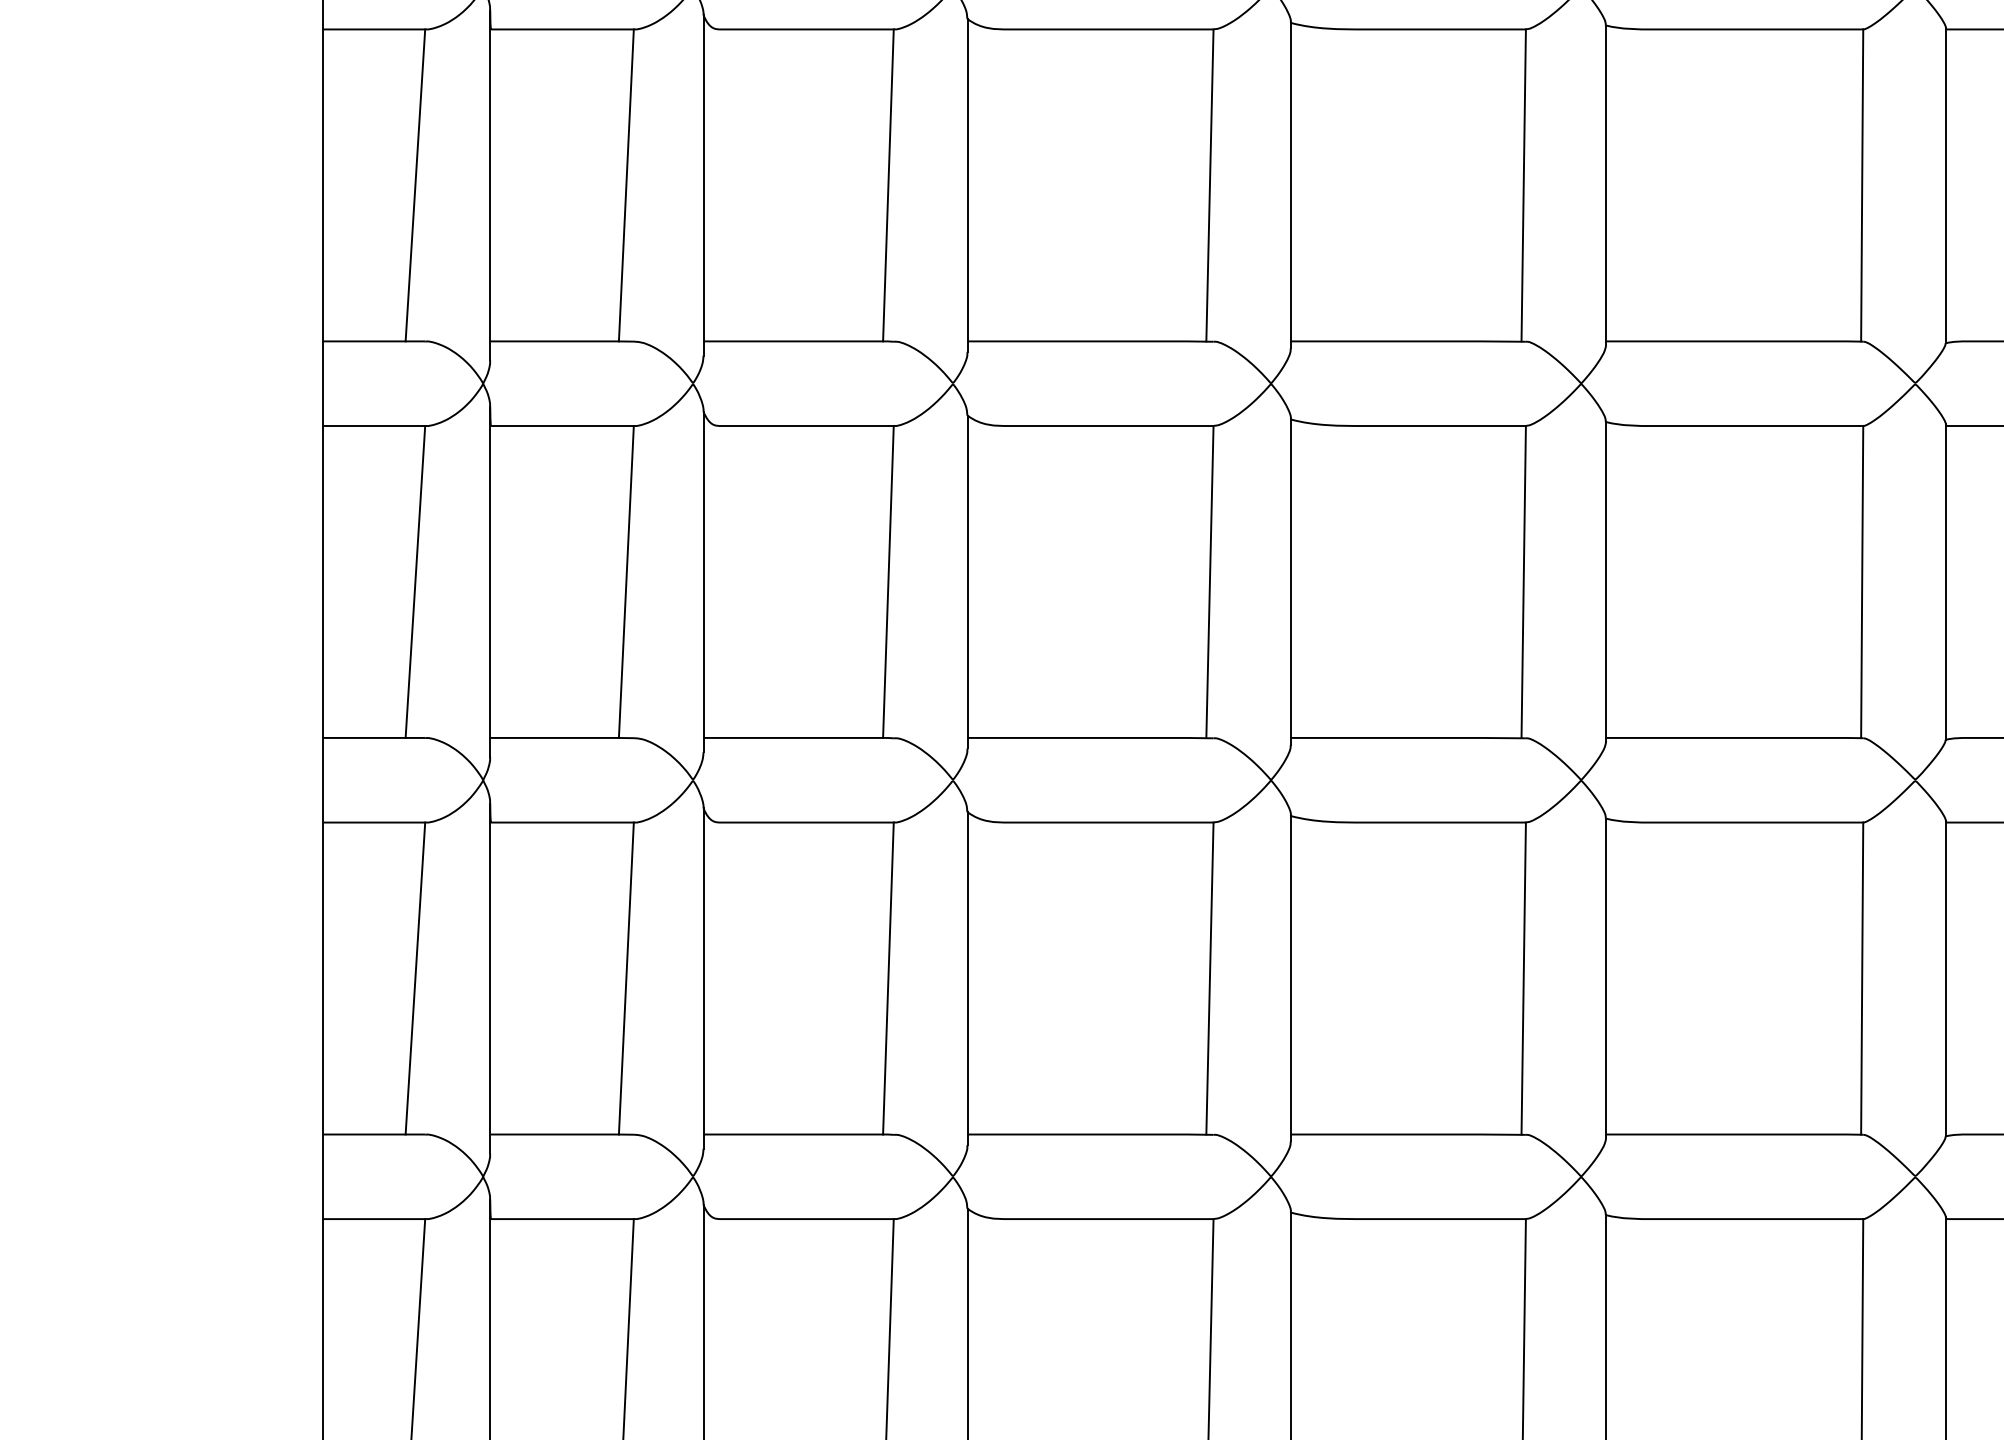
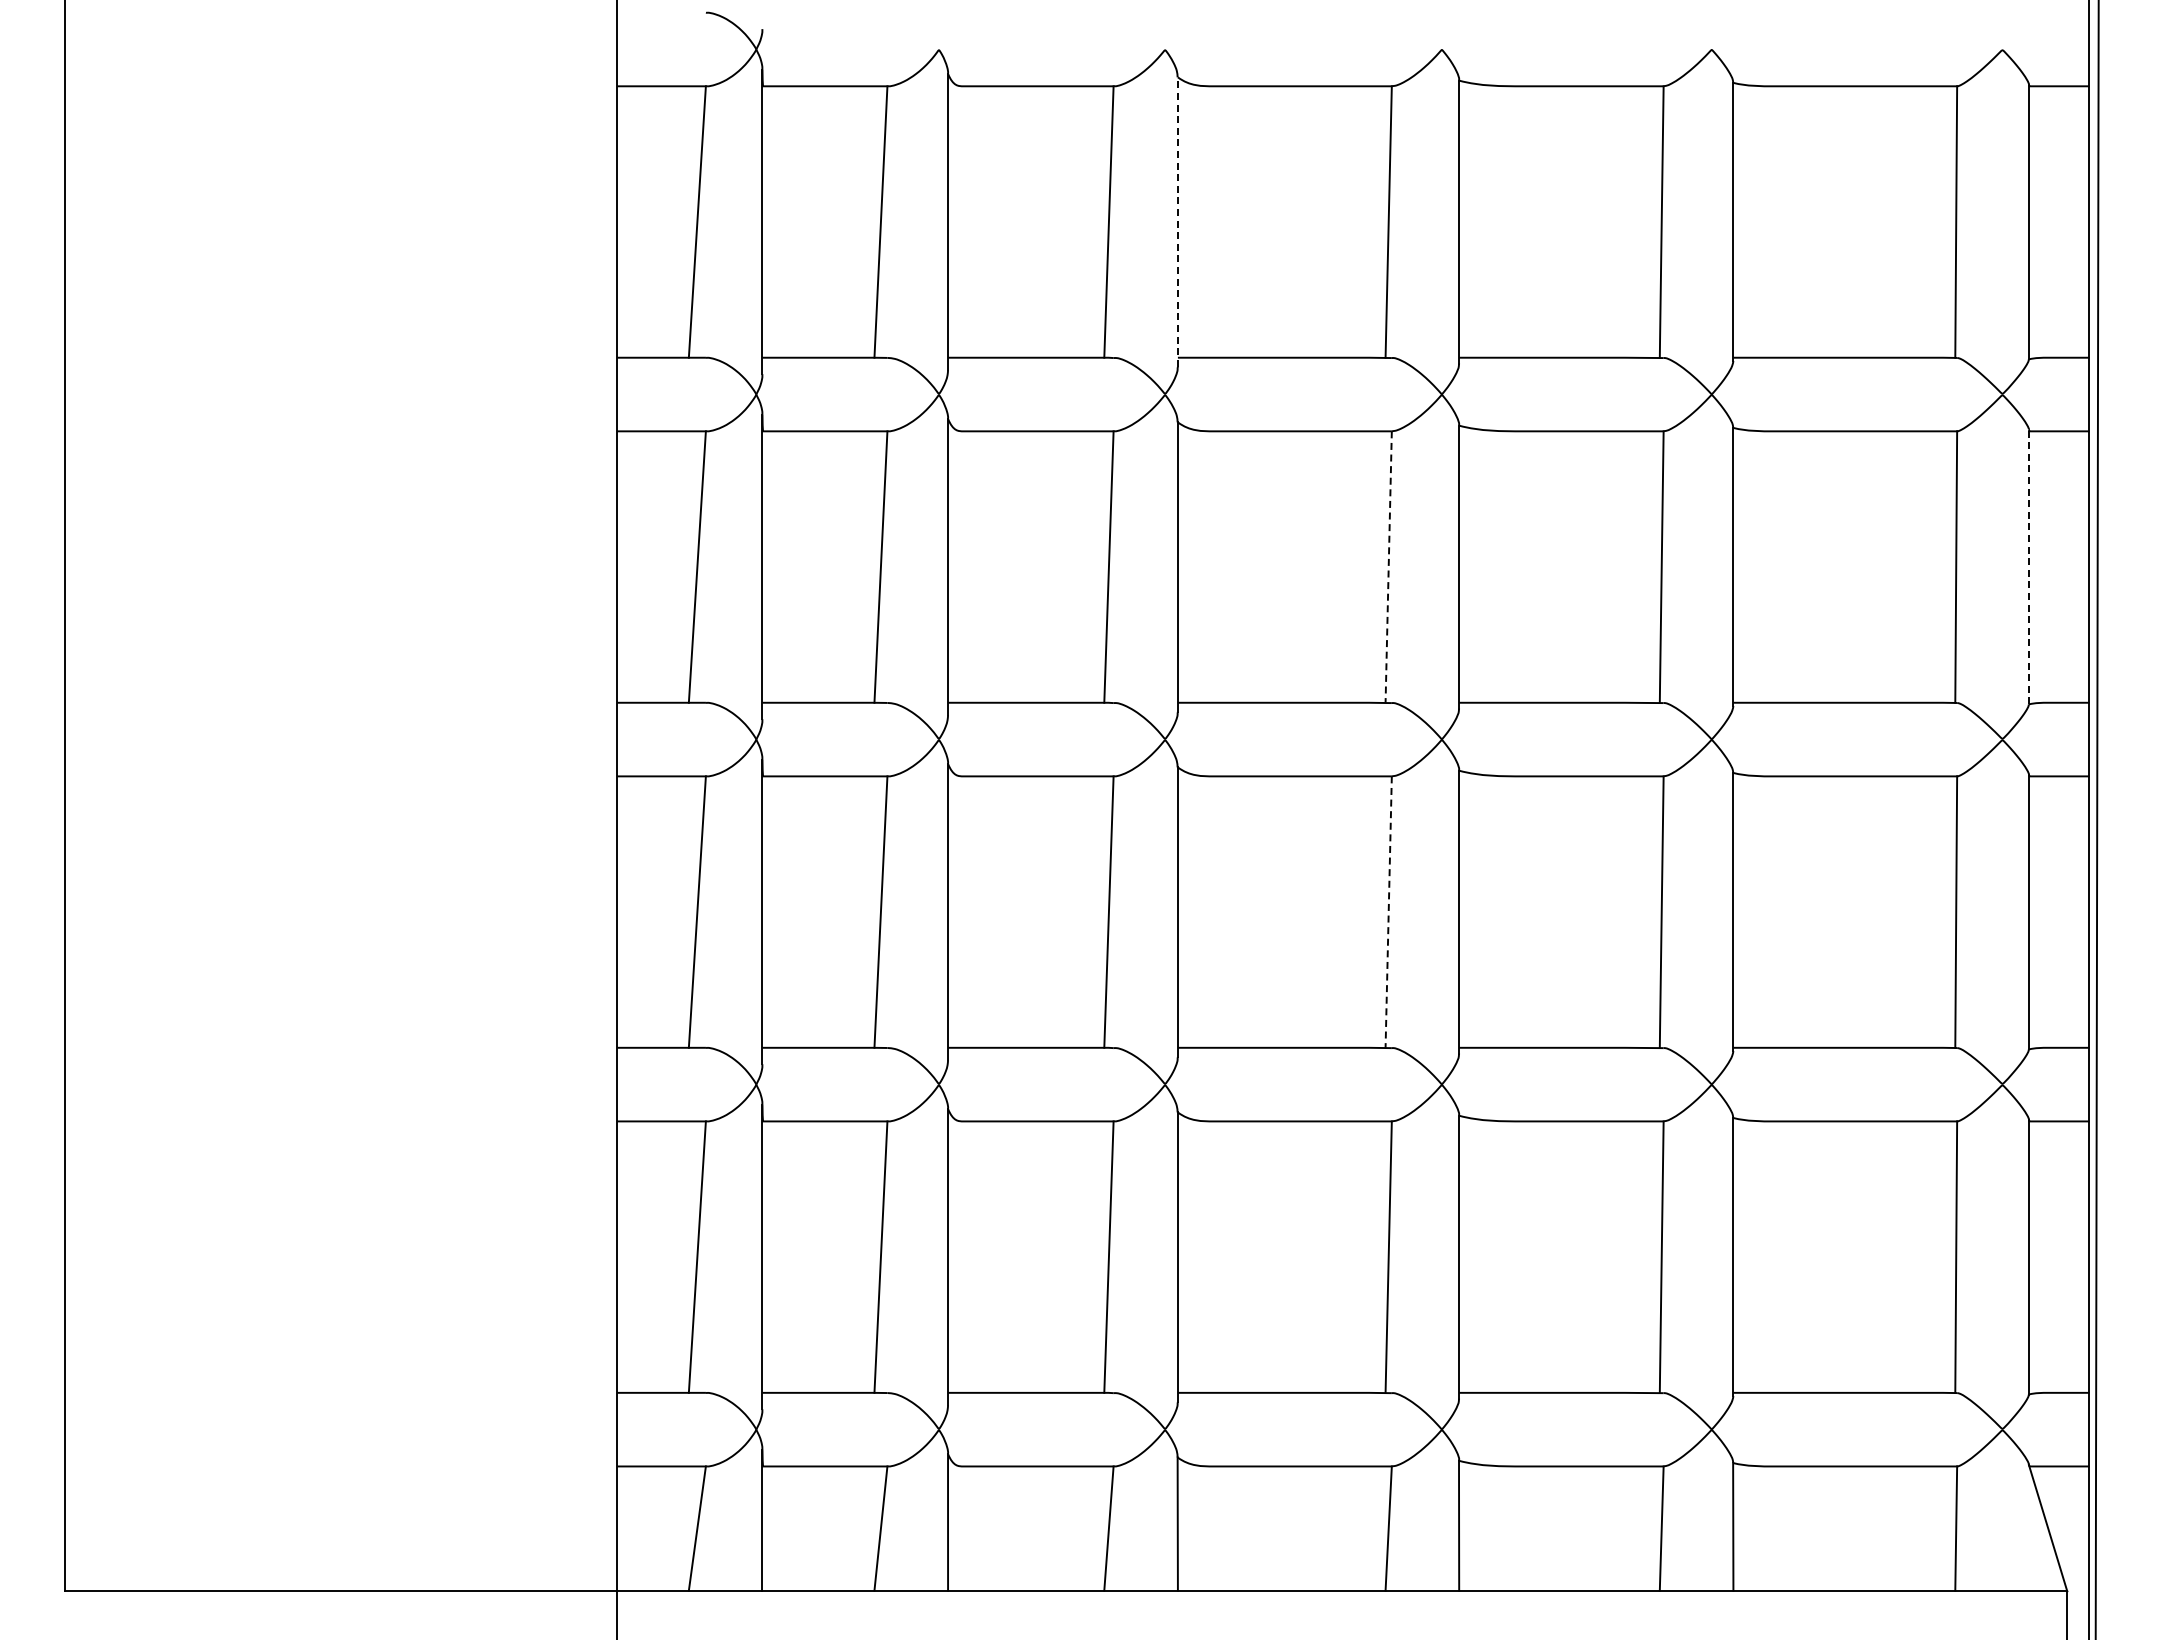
line: (967, 185) -> (1177, 222), solid -> dashed
line: (1945, 581) -> (2028, 566), solid -> dashed
line: (1209, 582) -> (1388, 567), solid -> dashed
line: (1209, 978) -> (1388, 912), solid -> dashed

